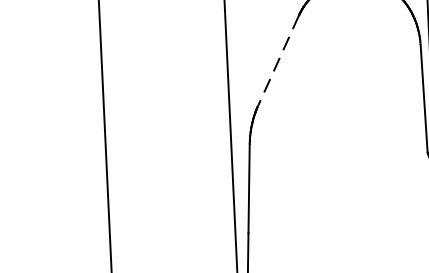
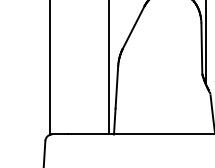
line: (278, 60) -> (133, 27), dashed -> solid

